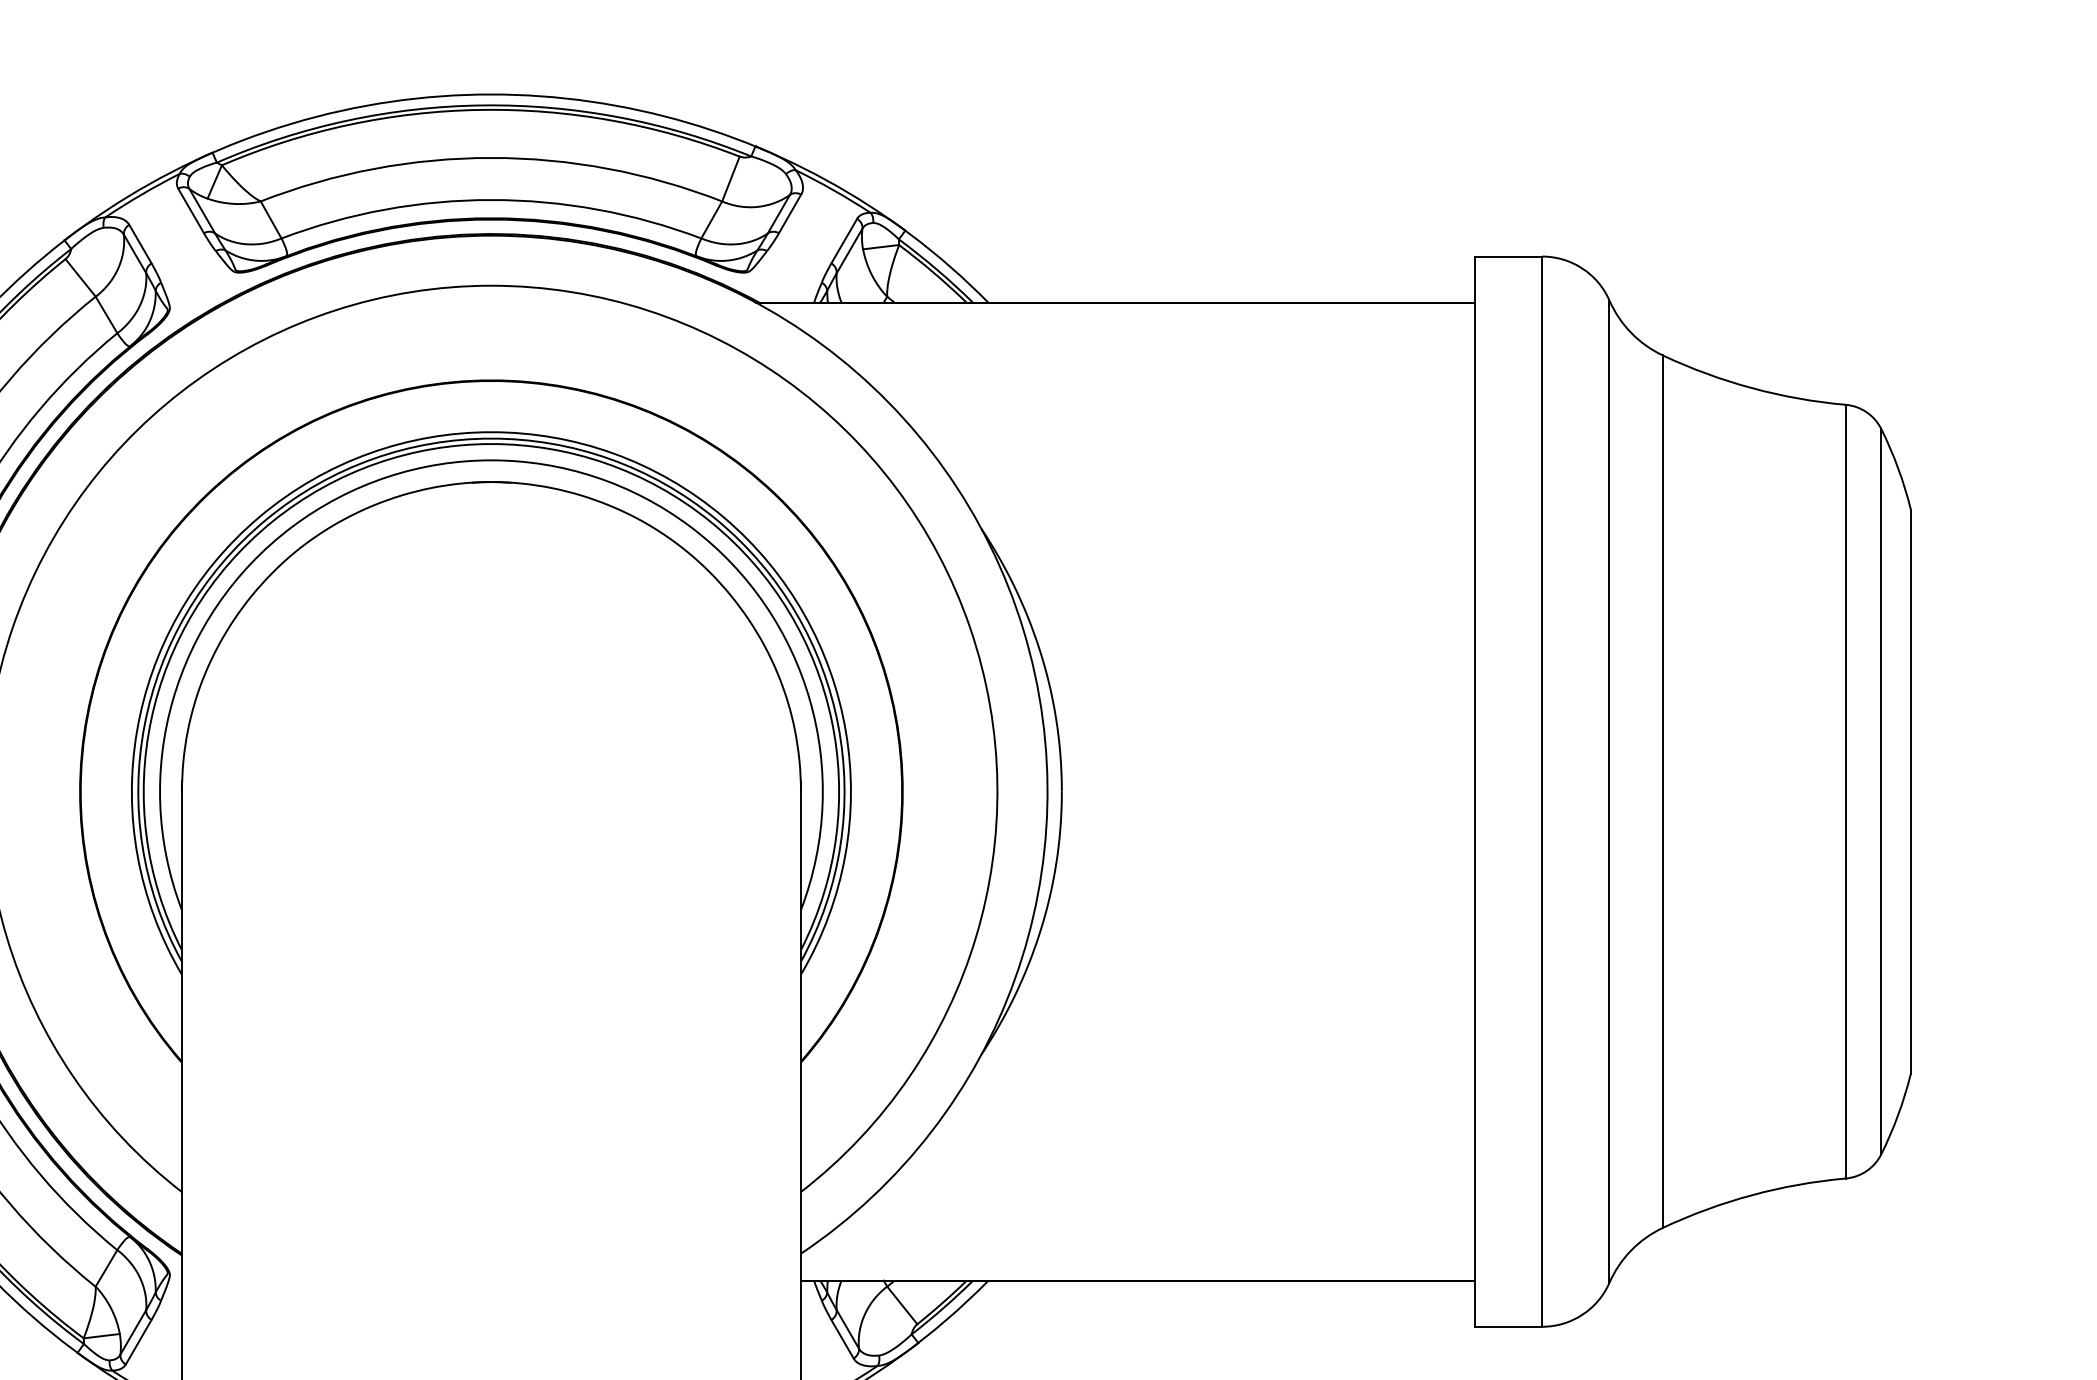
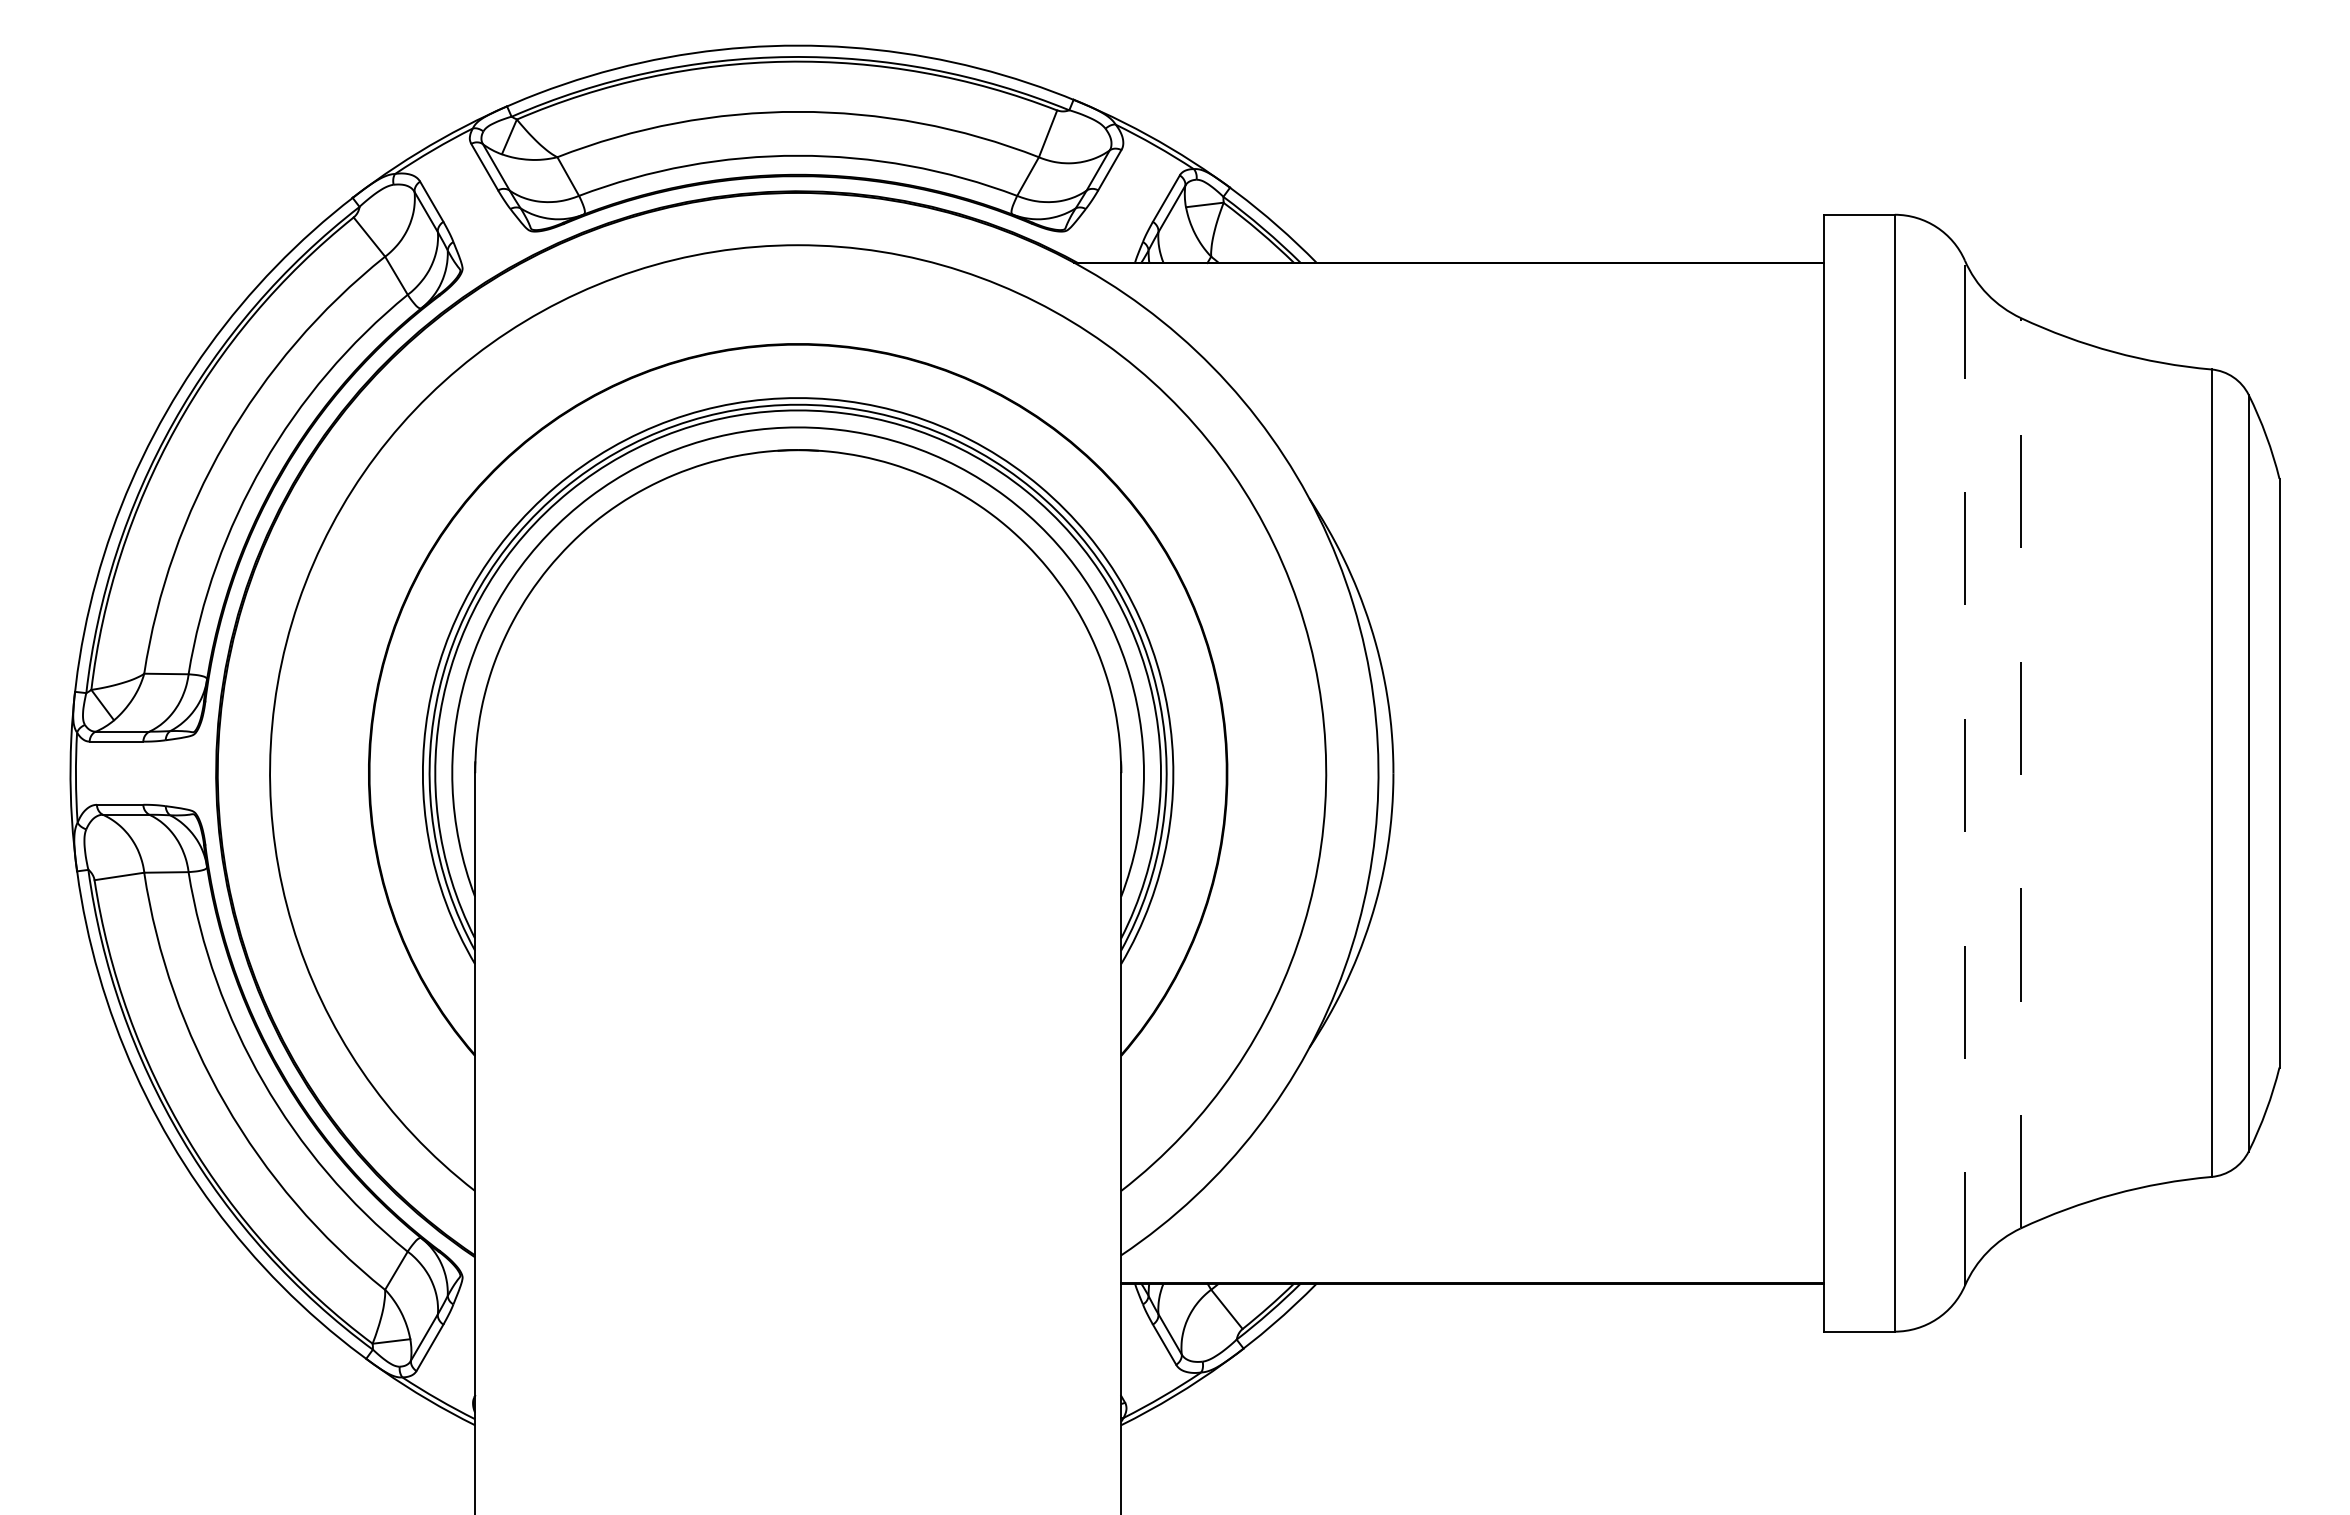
line: (1662, 790) -> (2020, 772), solid -> dashed
line: (1609, 791) -> (1964, 773), solid -> dashed

